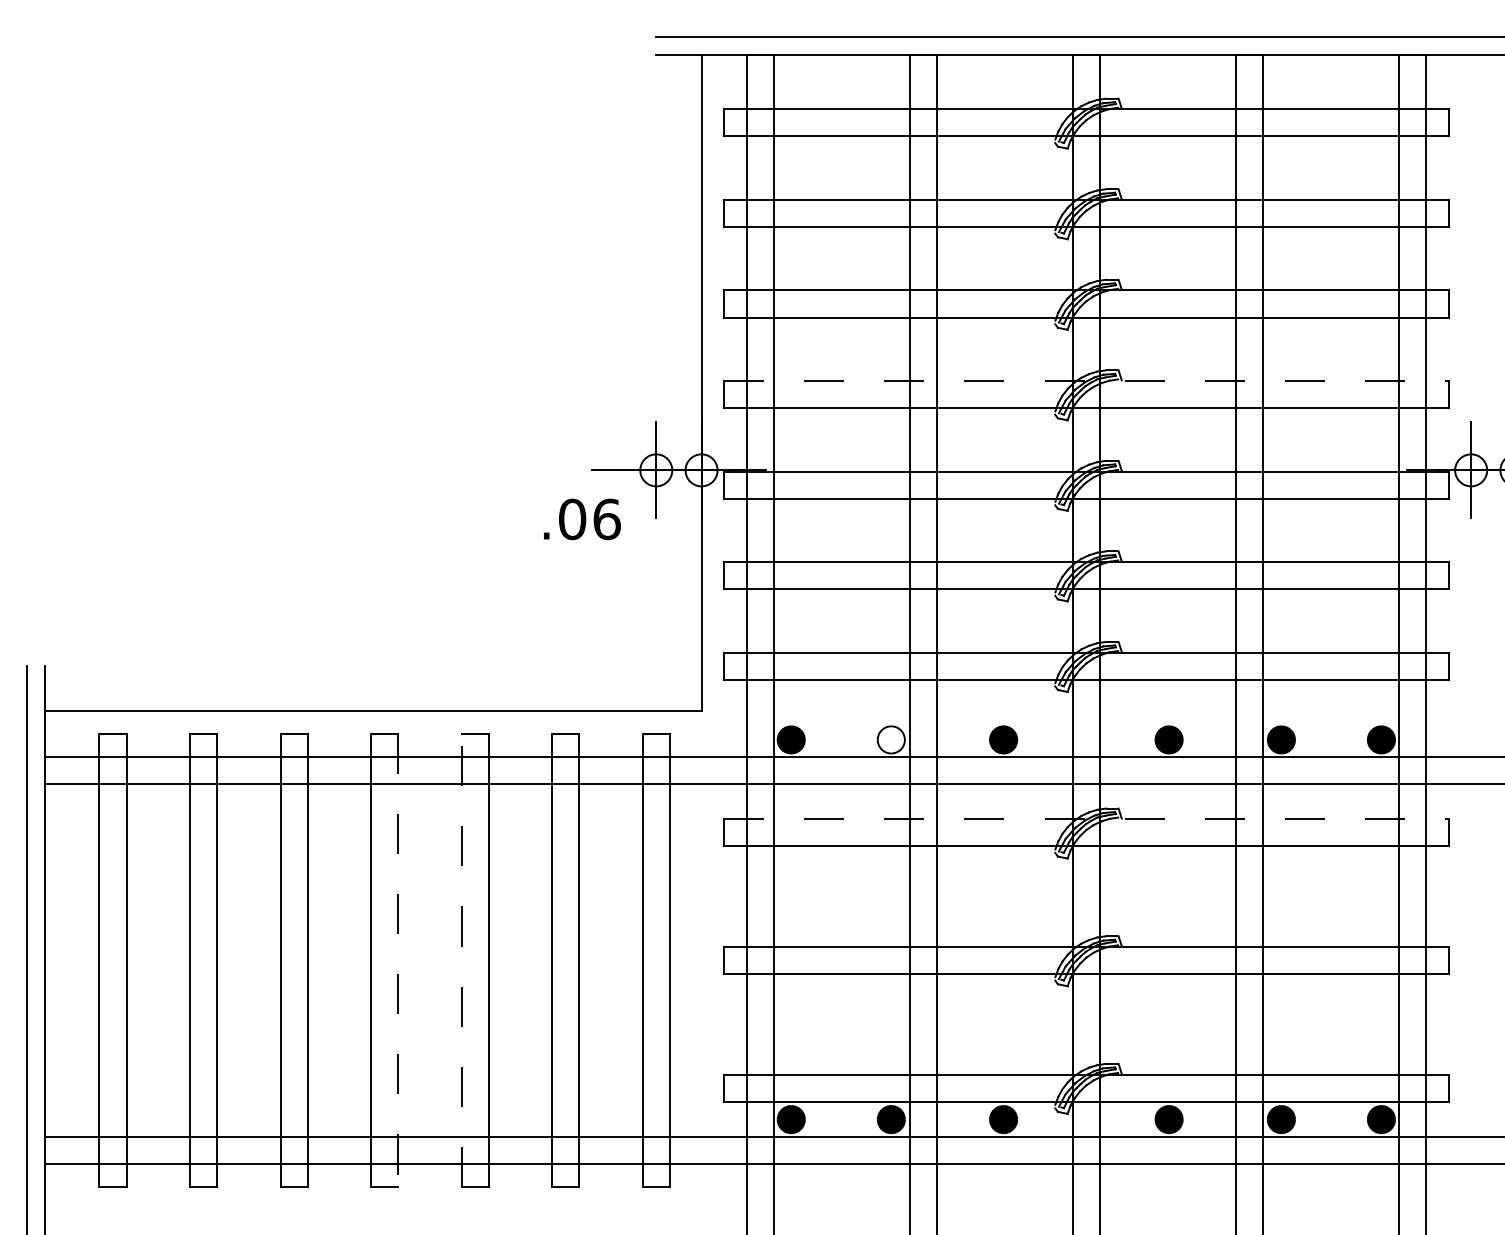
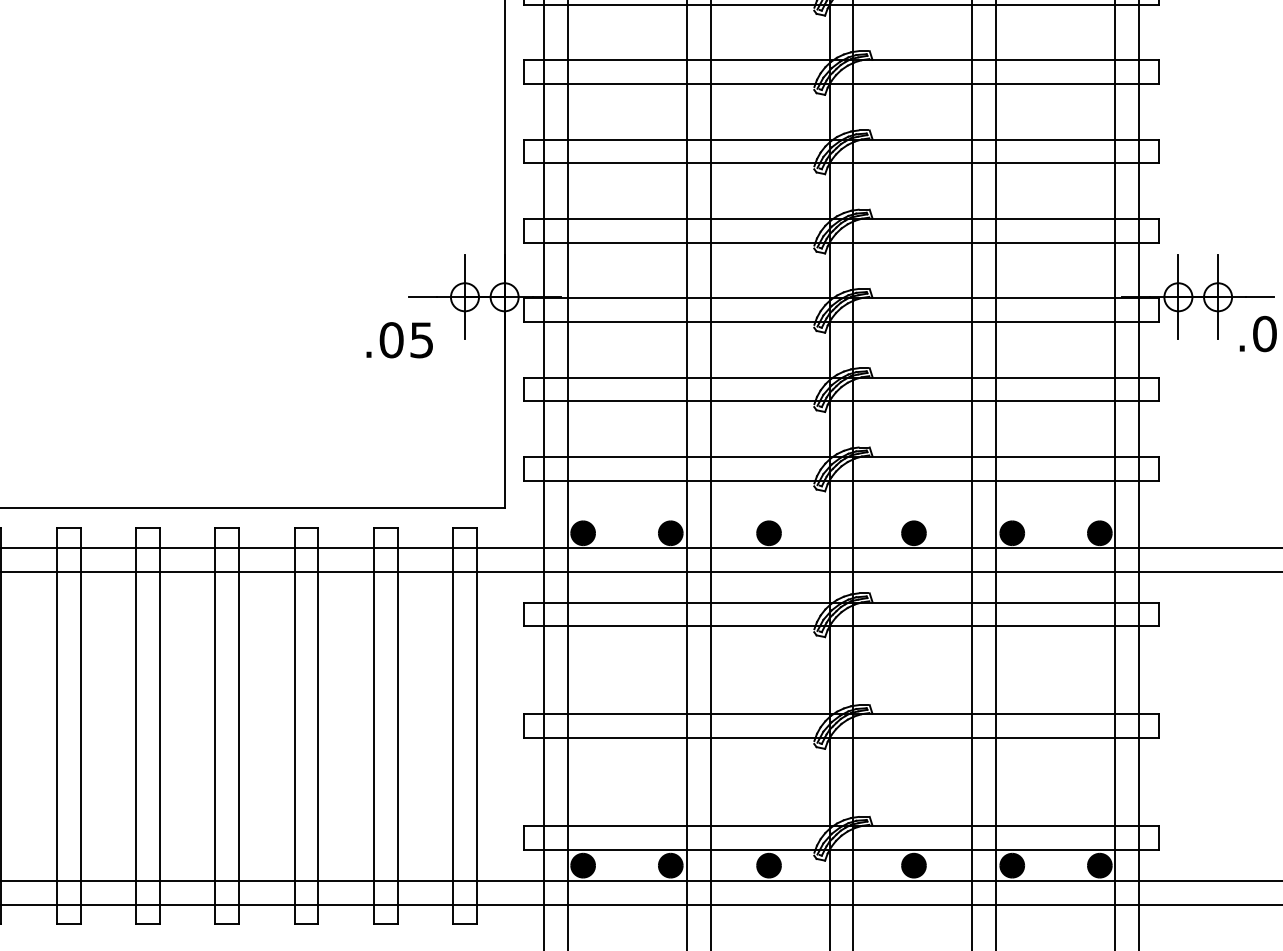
line: (1086, 380) -> (841, 218), dashed -> solid
text: (606, 519) -> (421, 340), .06 -> .05
fill: (890, 739) -> (670, 532), added
line: (1086, 819) -> (841, 602), dashed -> solid
line: (461, 959) -> (294, 725), dashed -> solid
line: (398, 960) -> (239, 726), dashed -> solid

